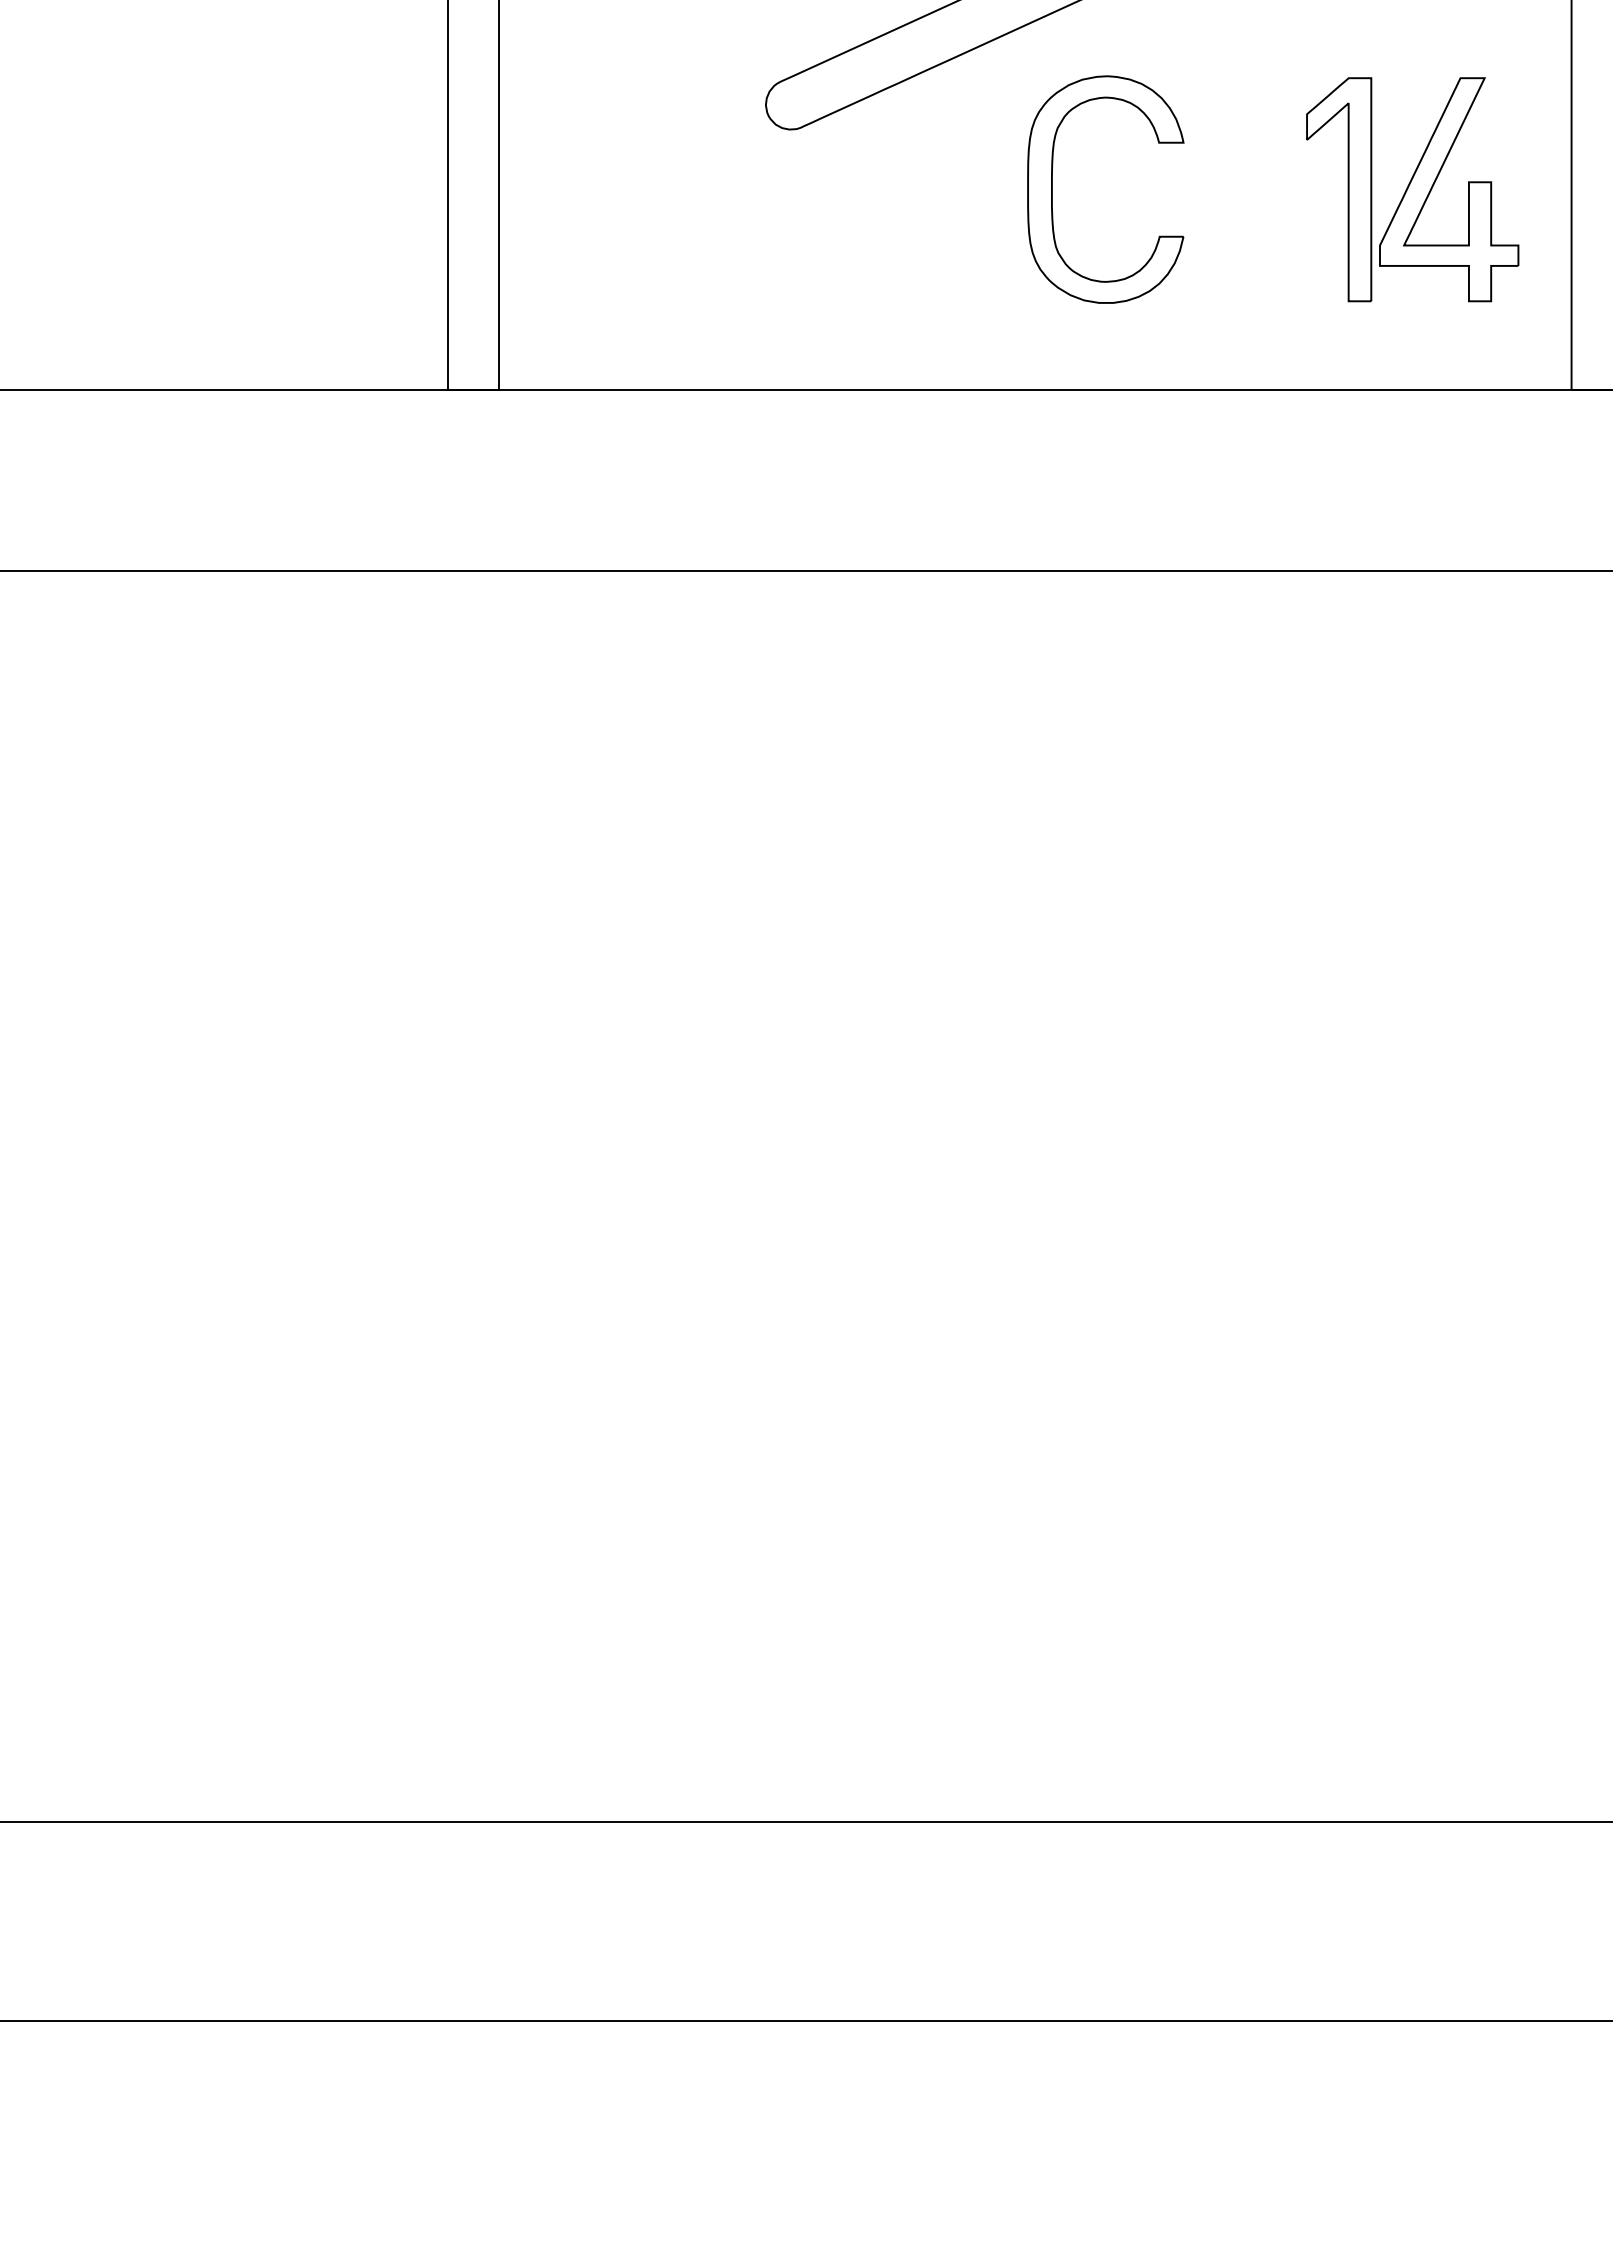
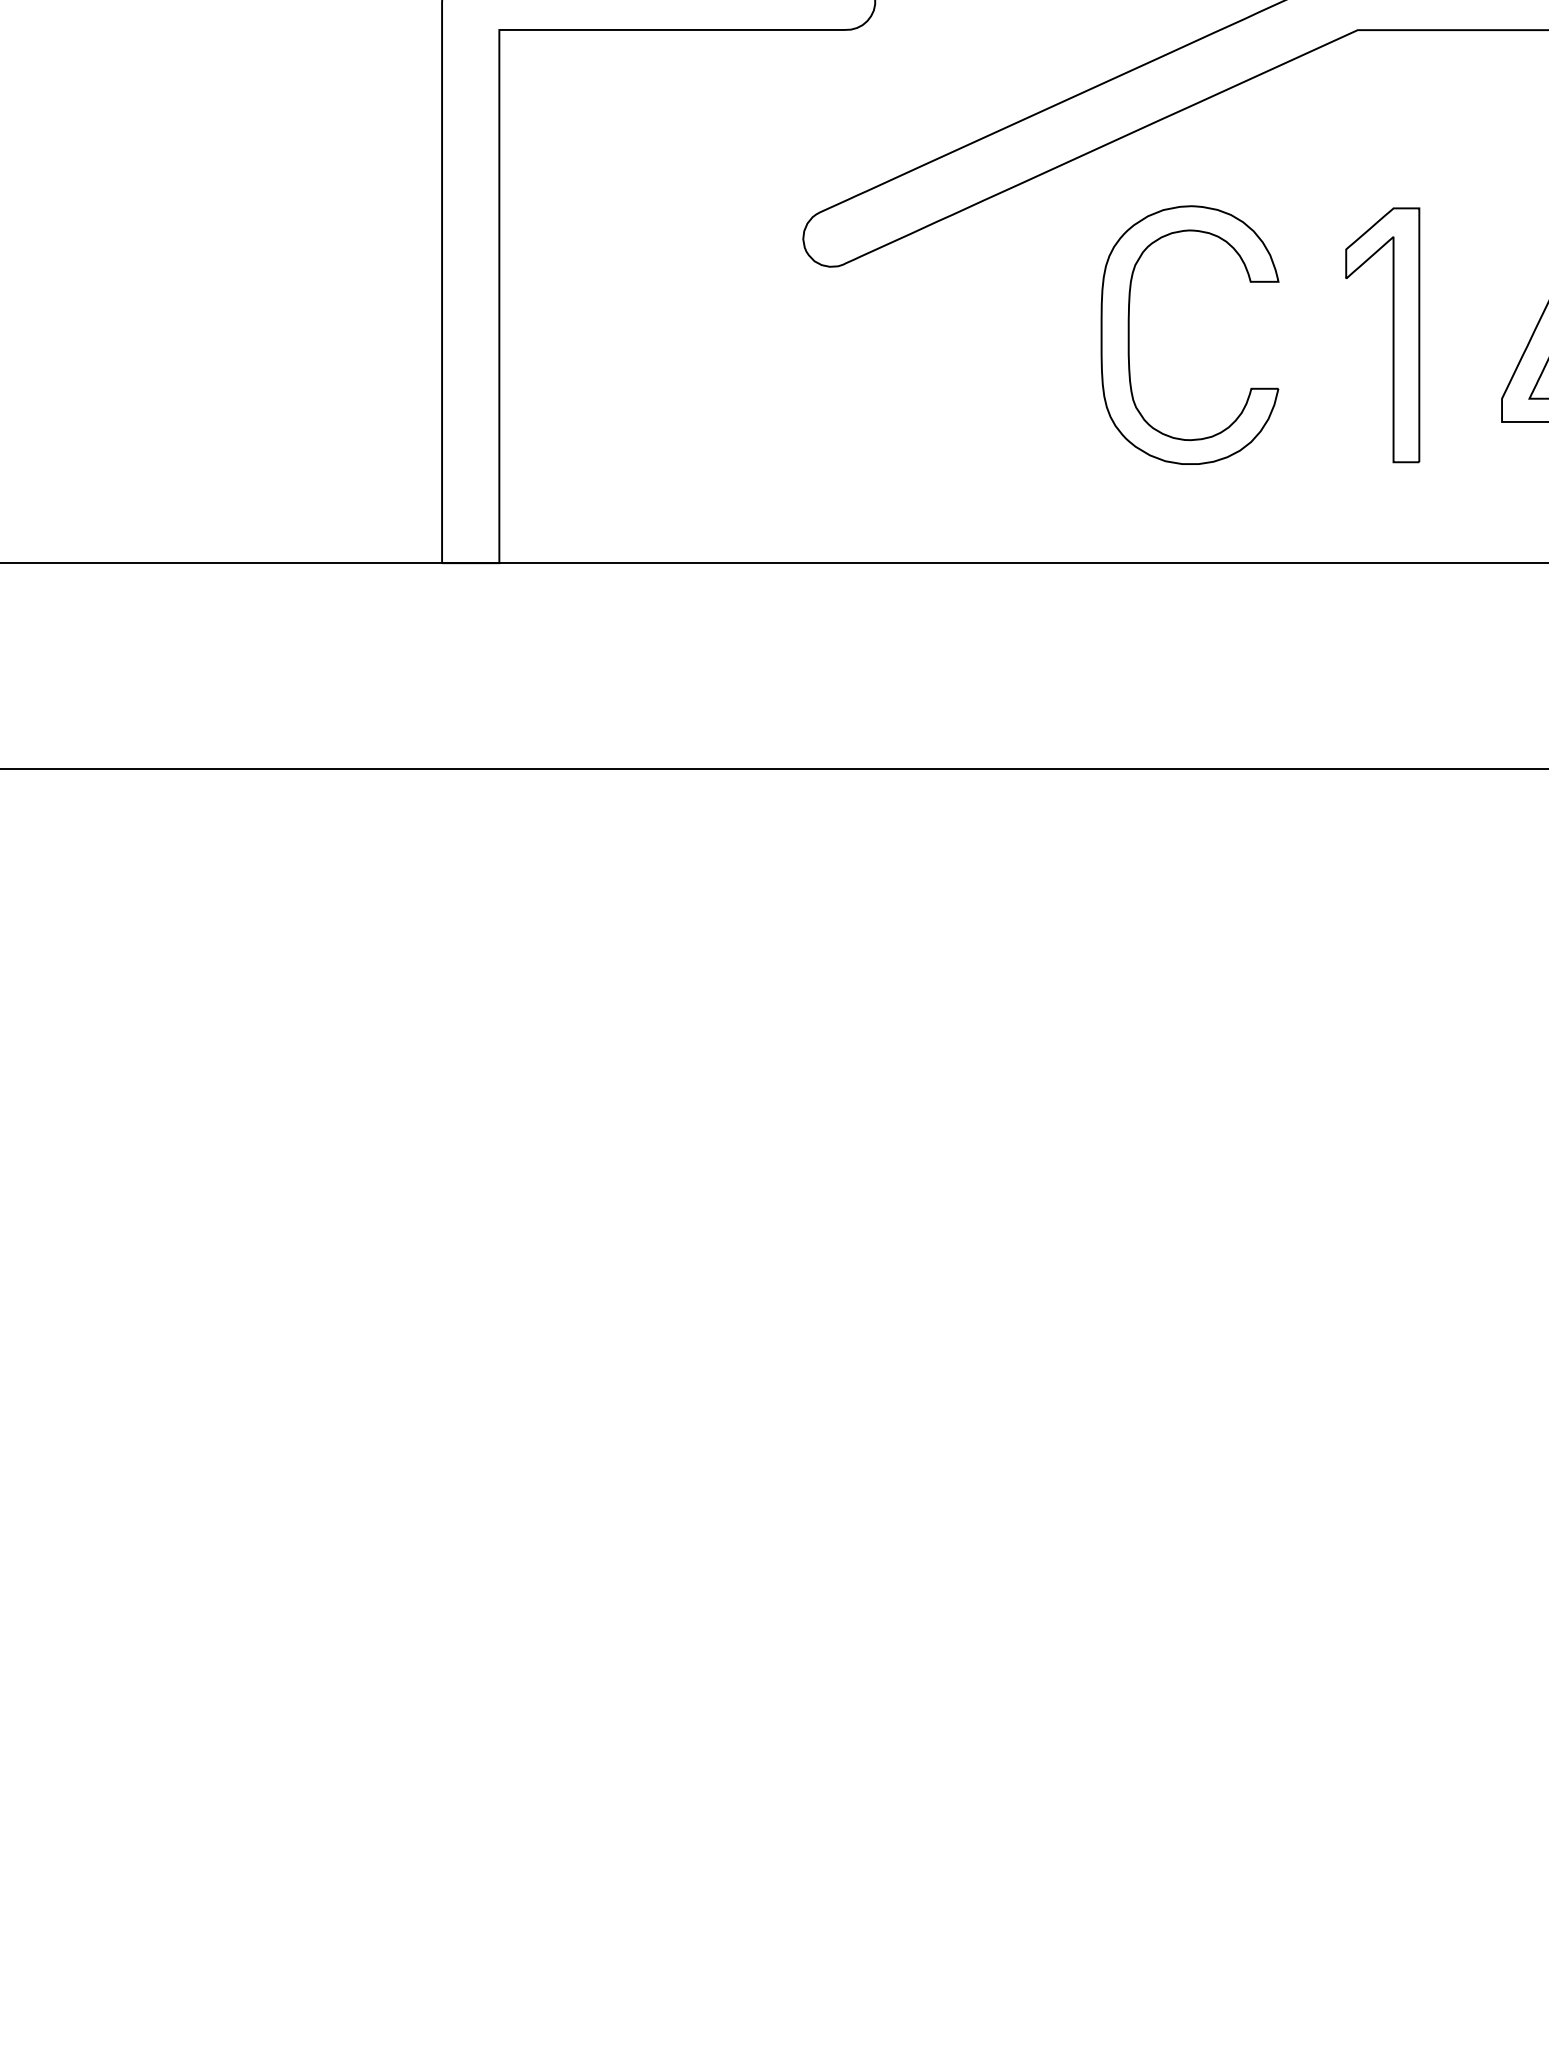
part: (1347, 189) -> (1392, 335), moved

